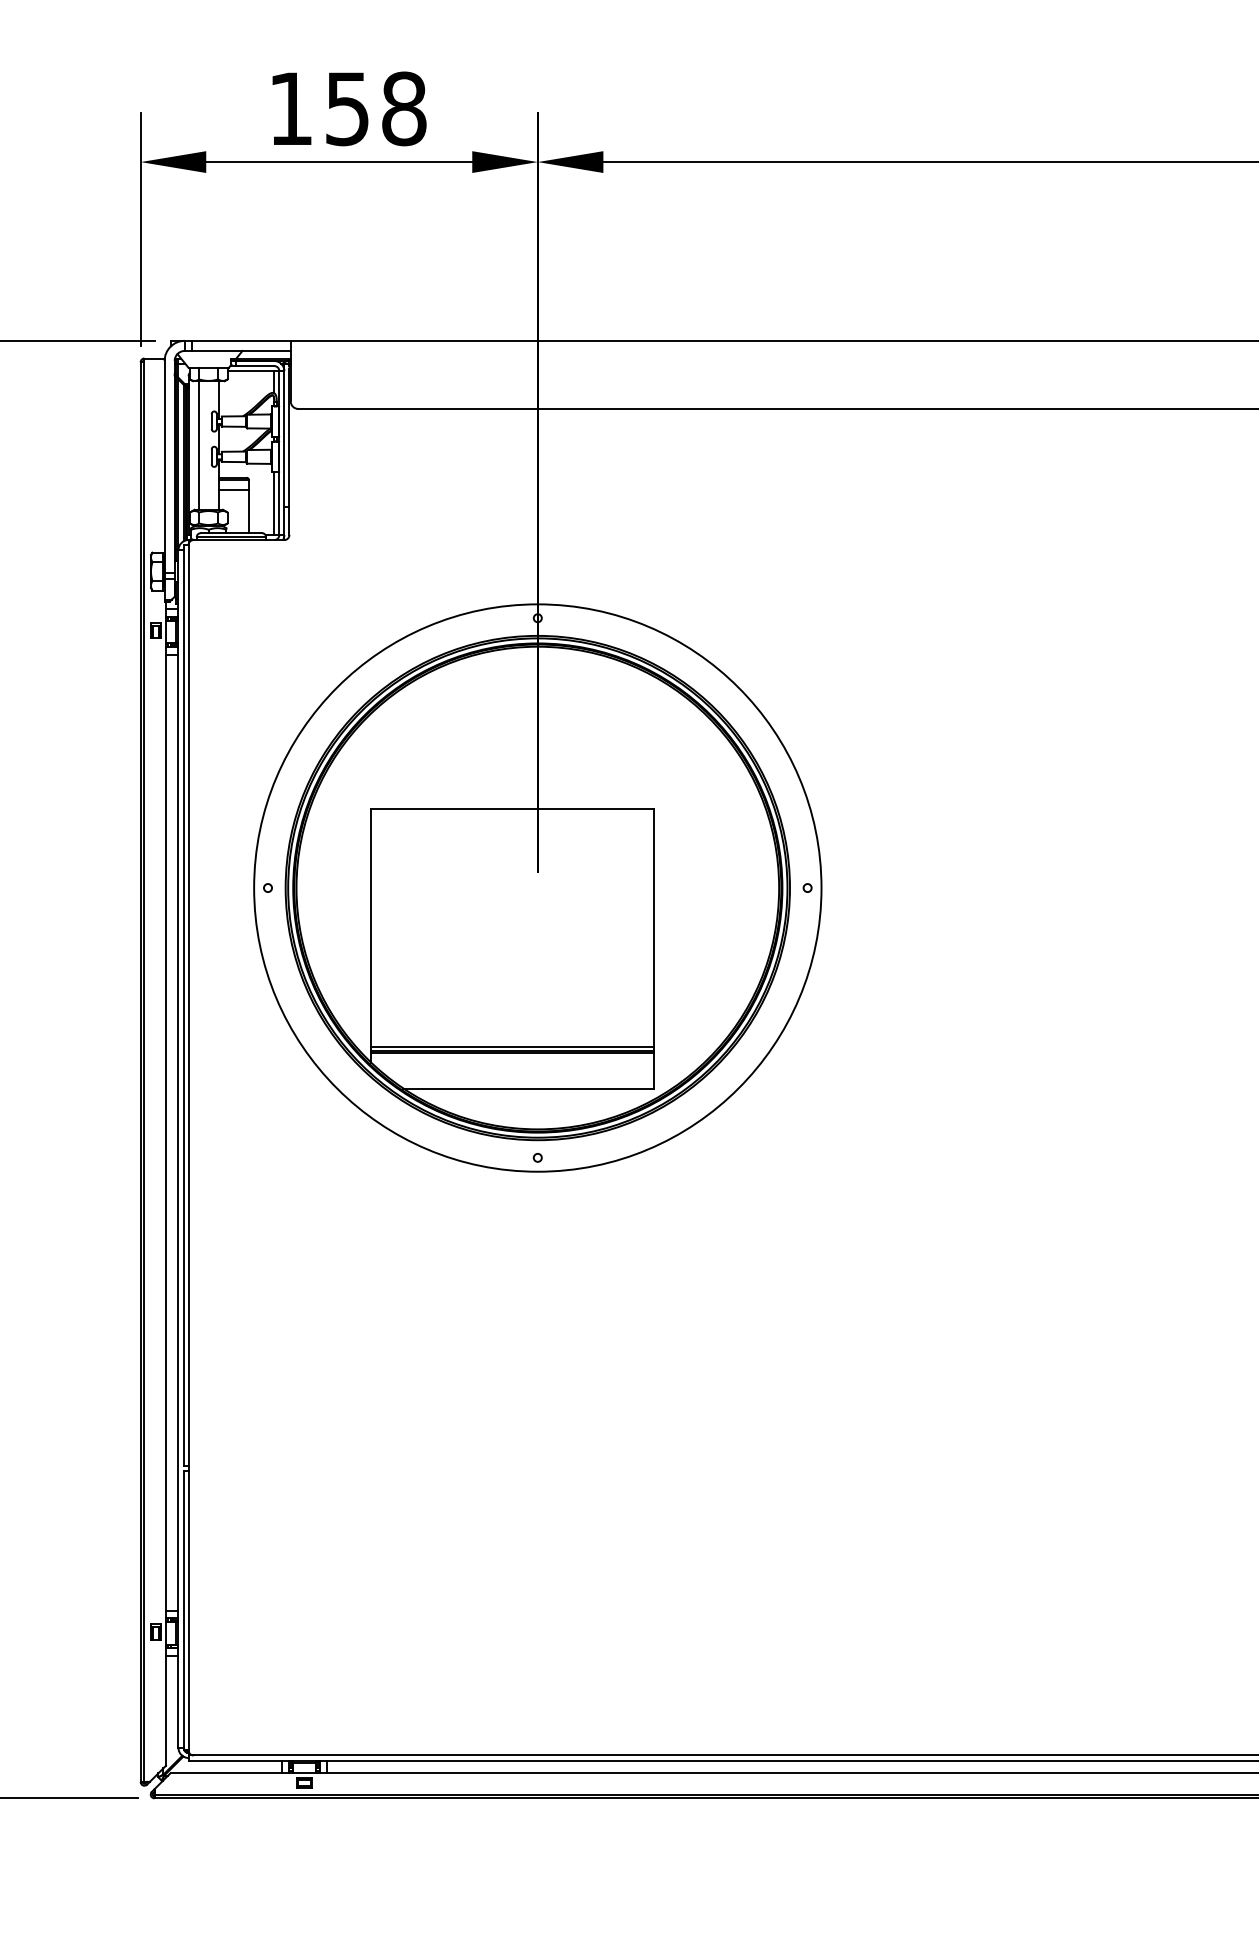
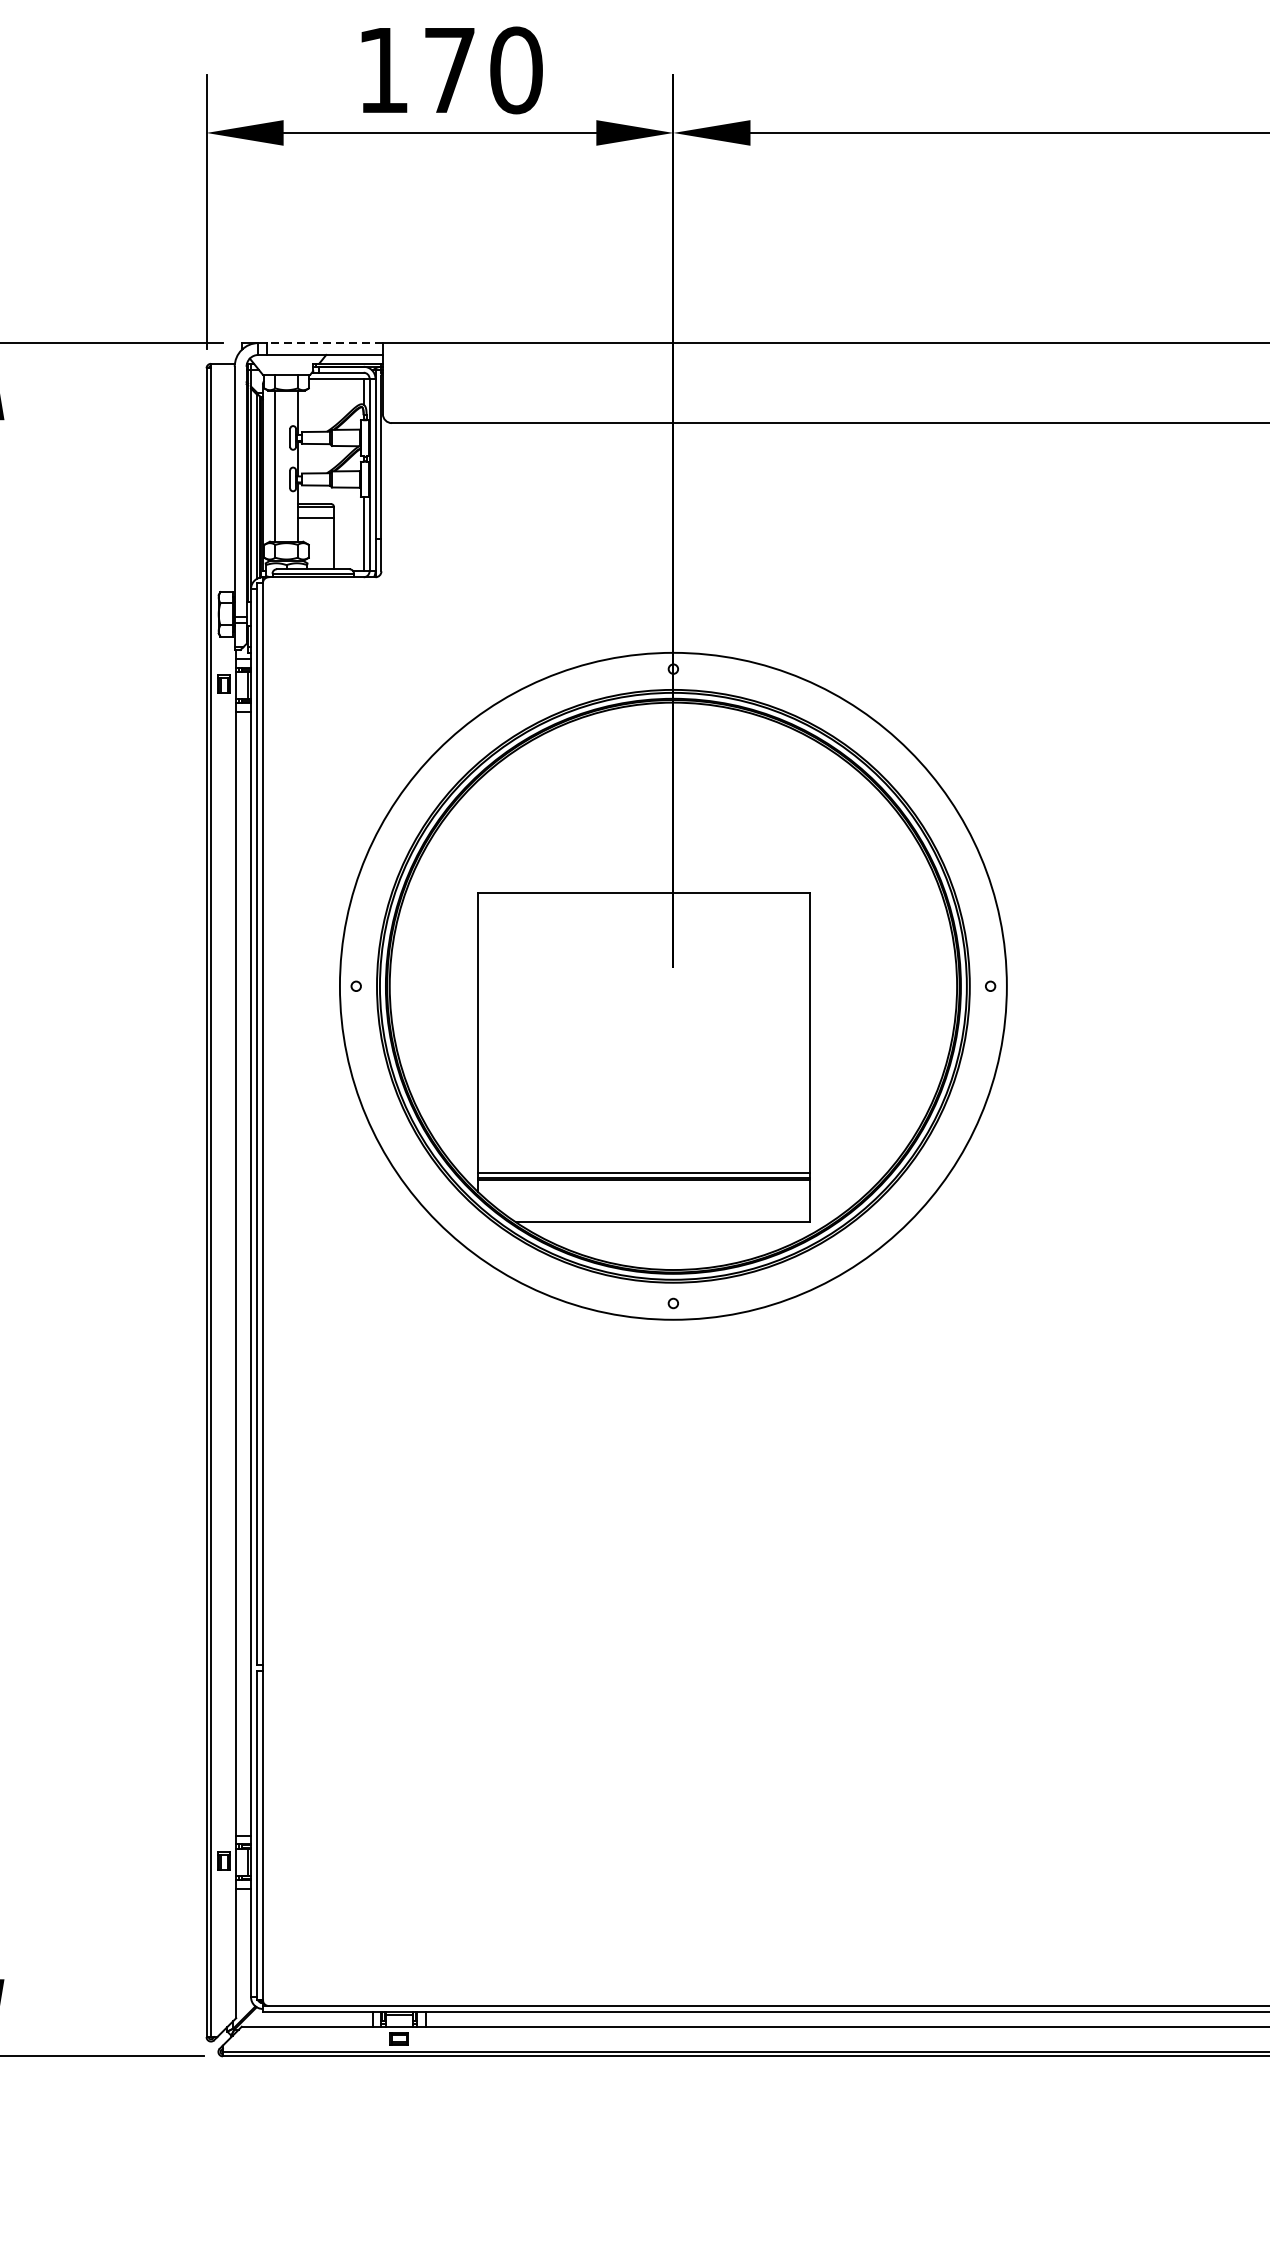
text: (376, 108) -> (483, 69), 158 -> 170
line: (241, 340) -> (325, 342), solid -> dashed

